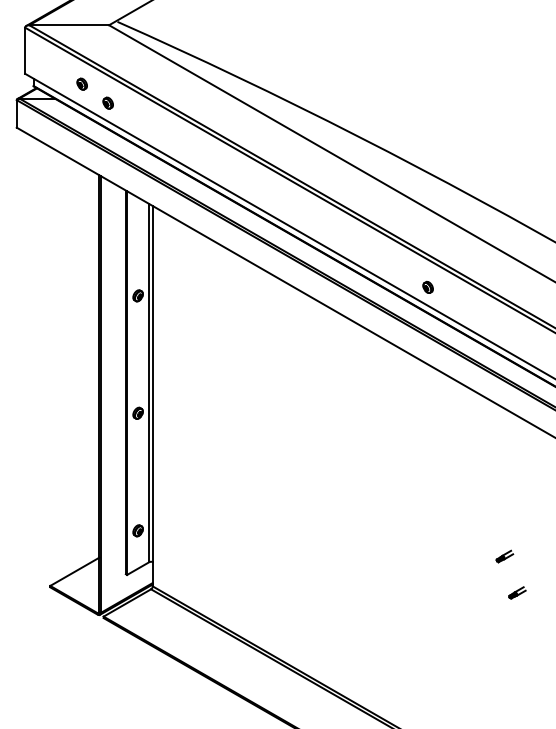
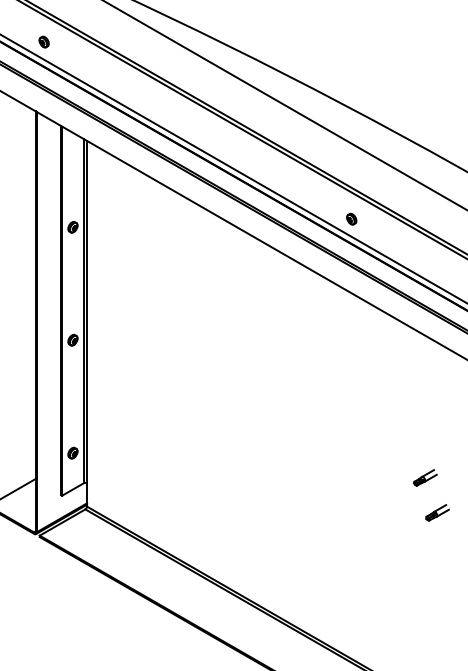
part: (81, 83) -> (18, 23), removed
part: (504, 556) -> (425, 477), size x1.43
part: (517, 592) -> (437, 512), size x1.43

